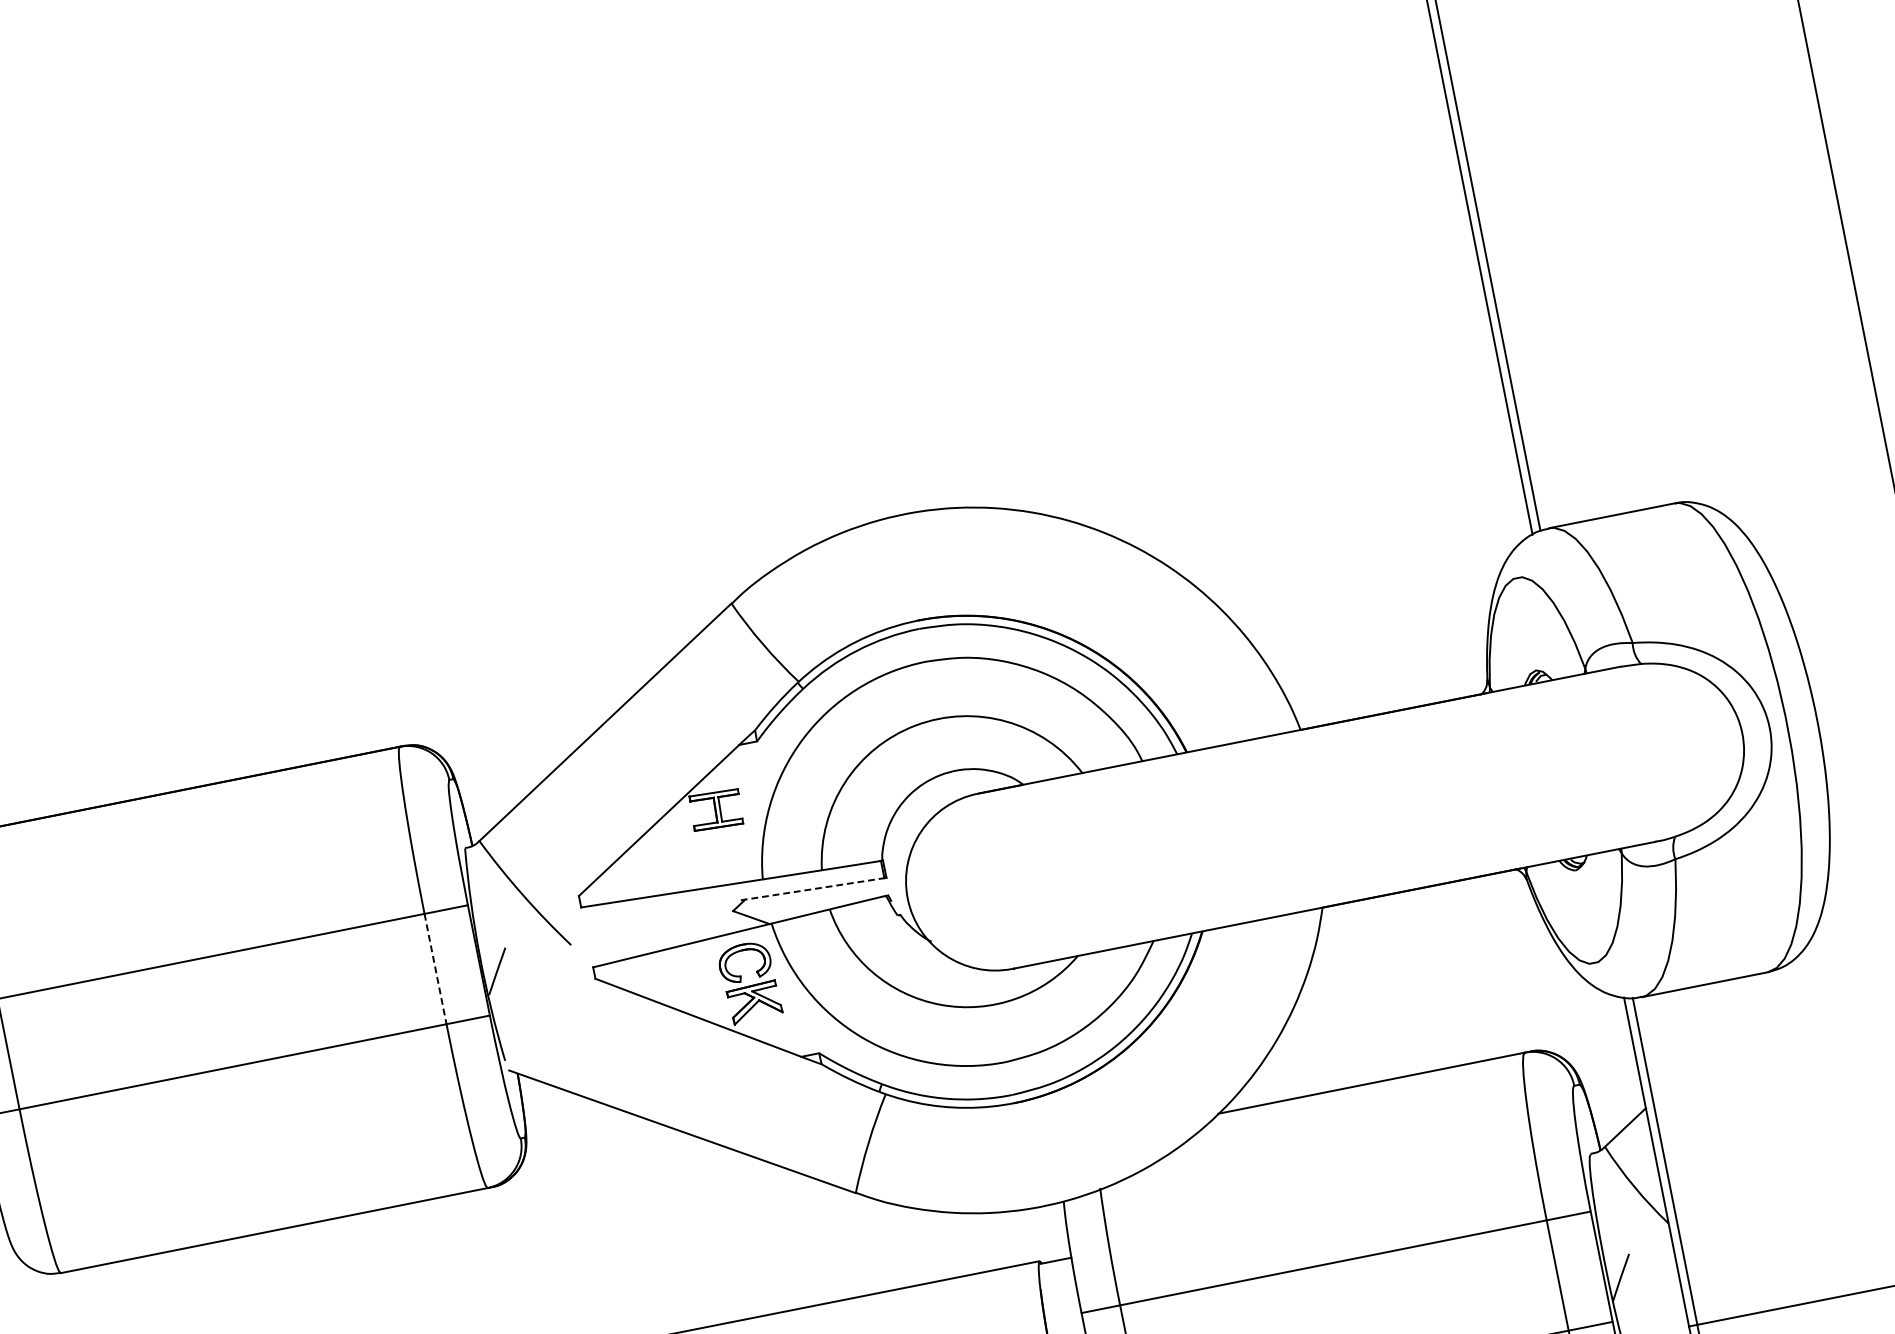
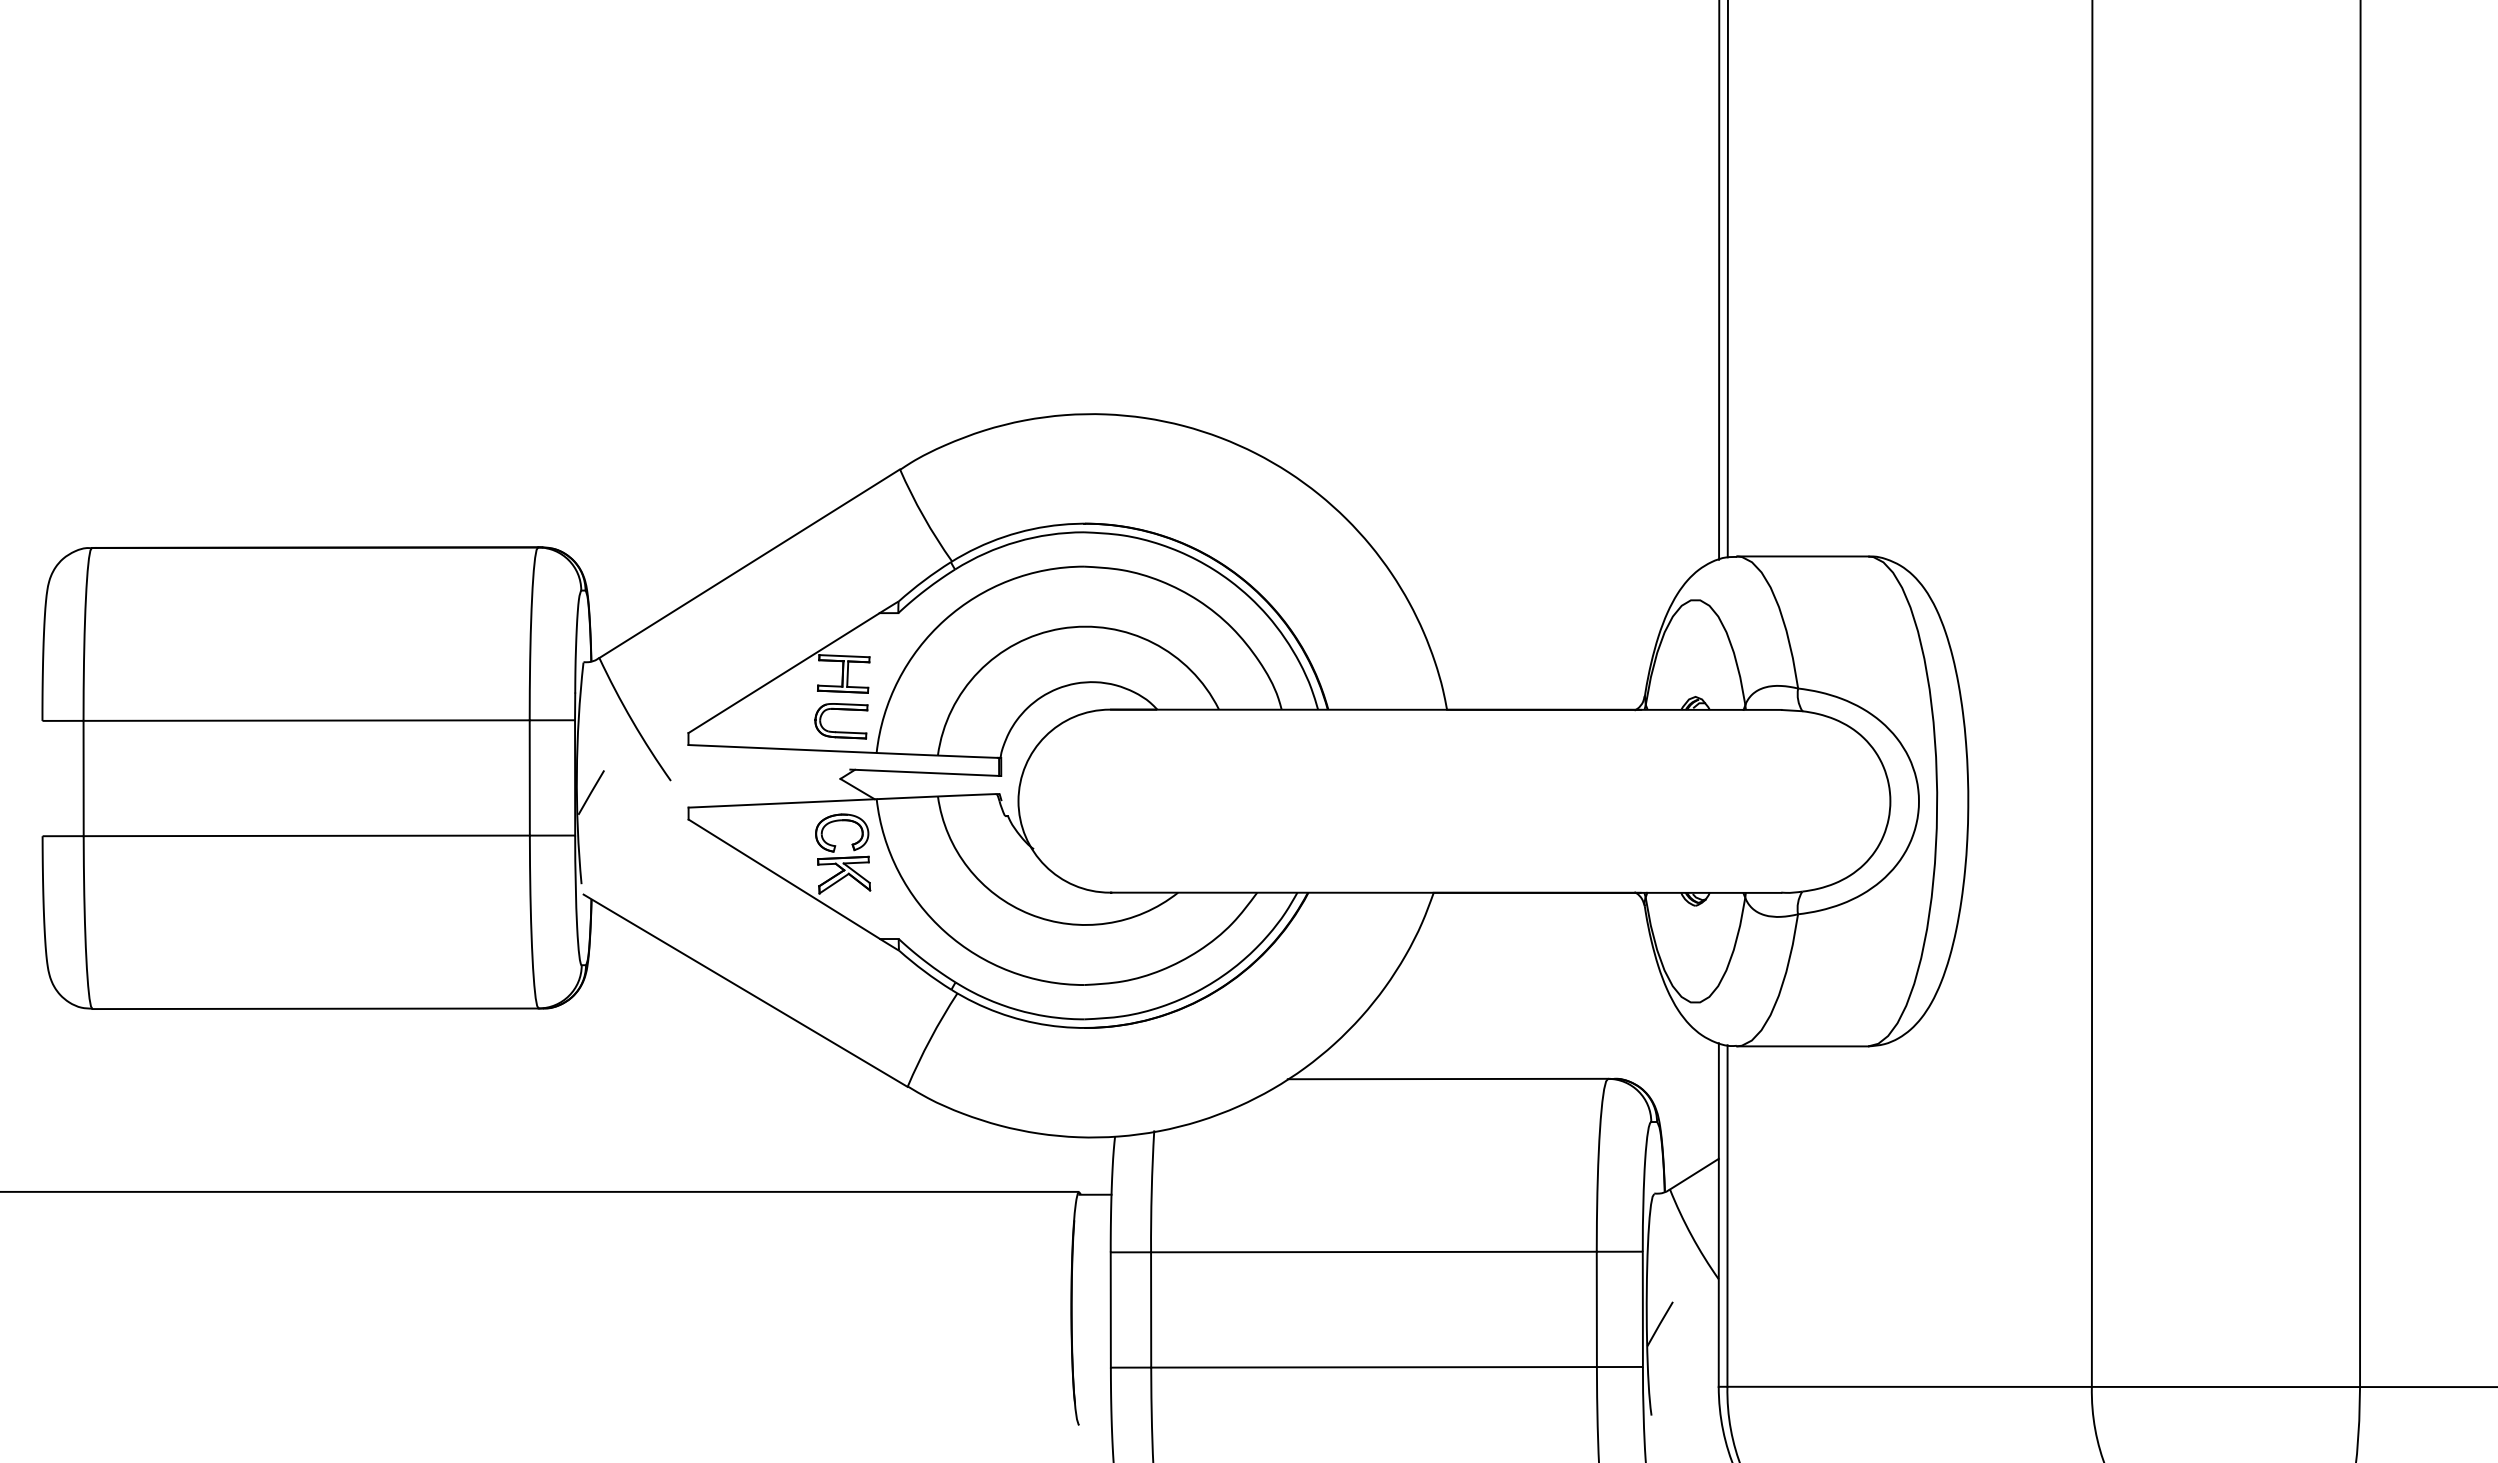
part: (725, 865) -> (841, 731), added
line: (813, 888) -> (925, 772), dashed -> solid
line: (435, 968) -> (529, 777), dashed -> solid

